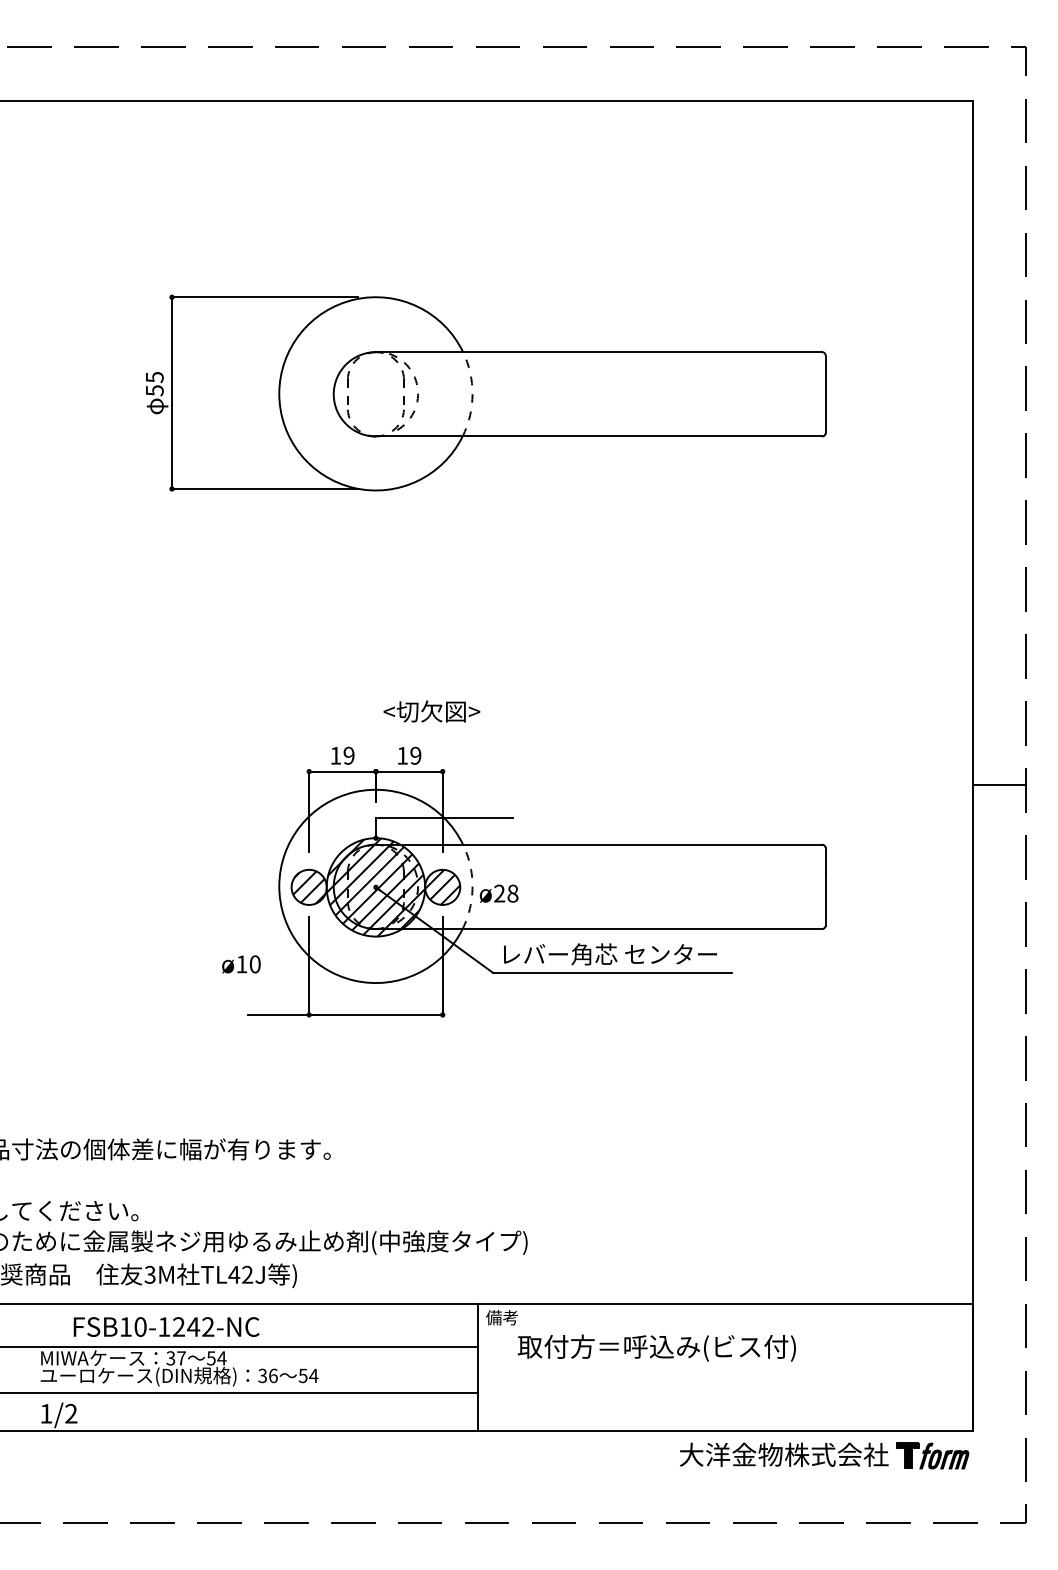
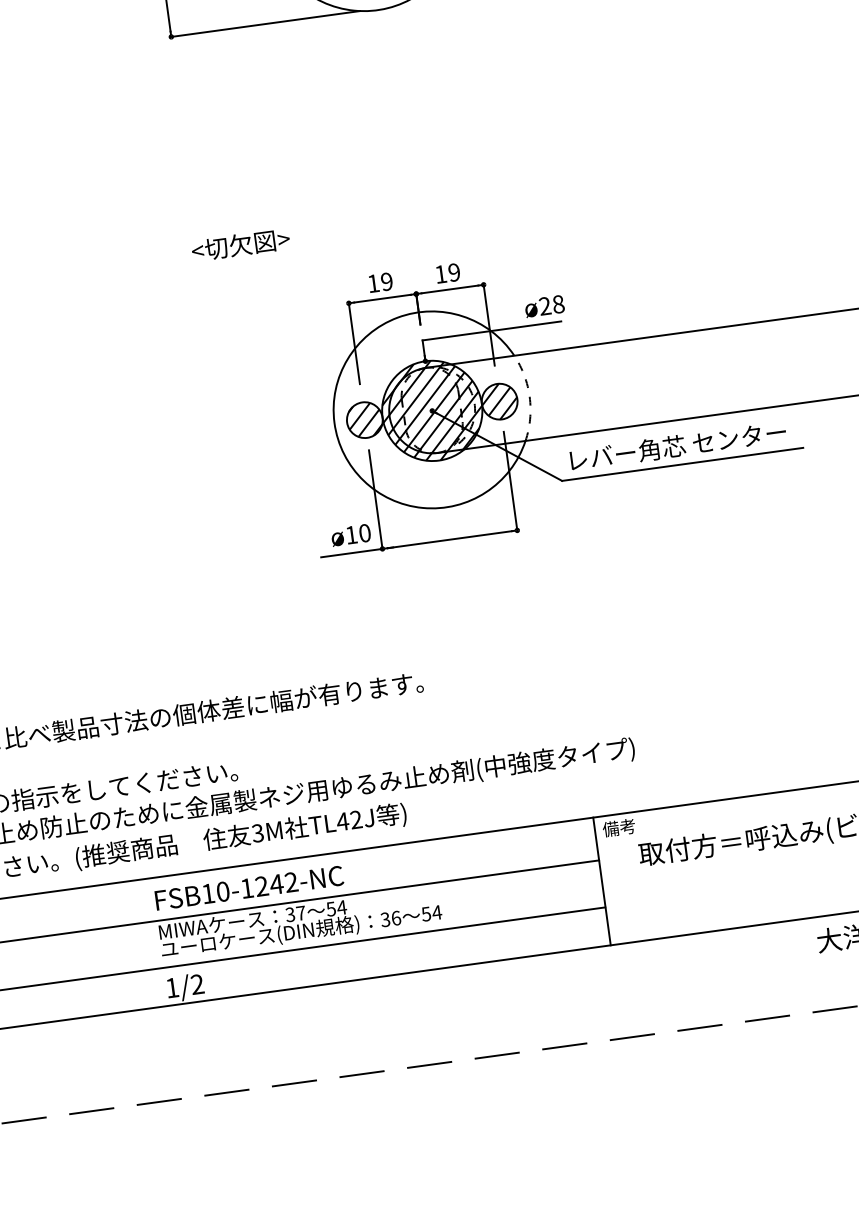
text: (431, 711) -> (240, 244), moved
text: (498, 893) -> (543, 306), moved
text: (241, 964) -> (351, 535), moved
text: (166, 1326) -> (249, 887), moved

